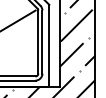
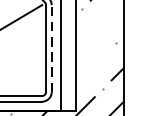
line: (76, 25) -> (98, 25), removed
line: (42, 42) -> (51, 49), solid -> dashed
line: (71, 54) -> (91, 65), removed

